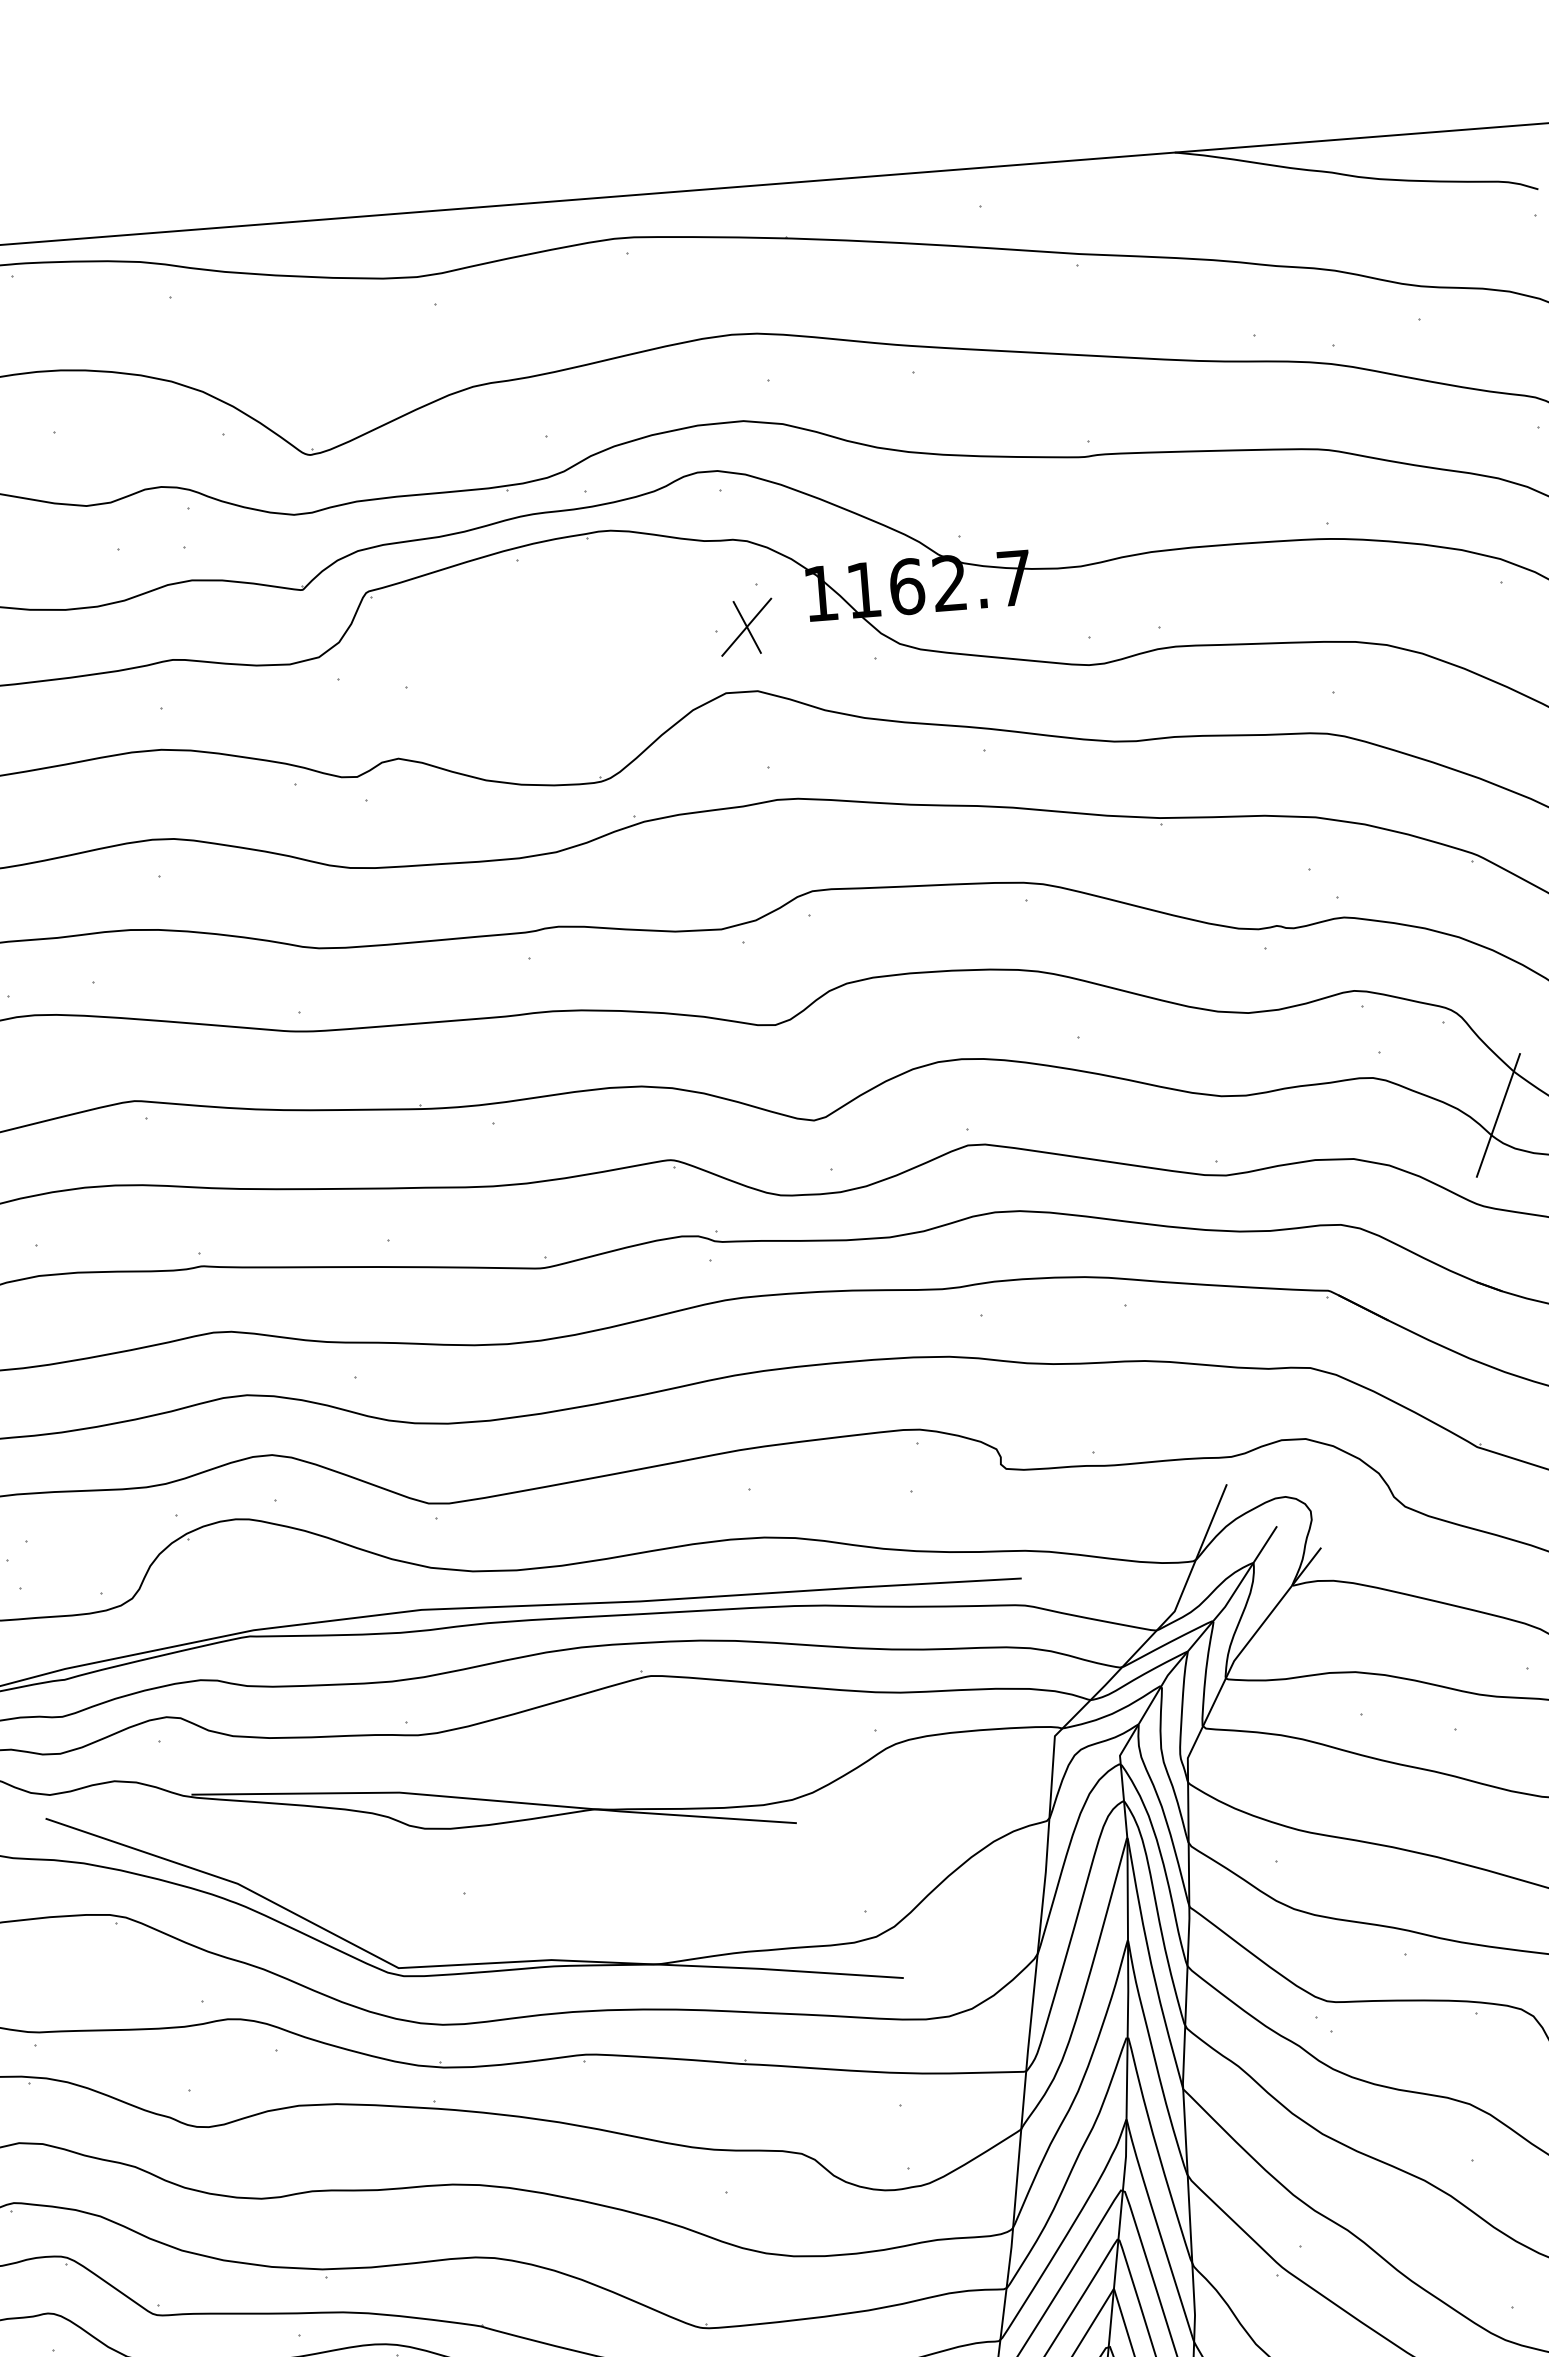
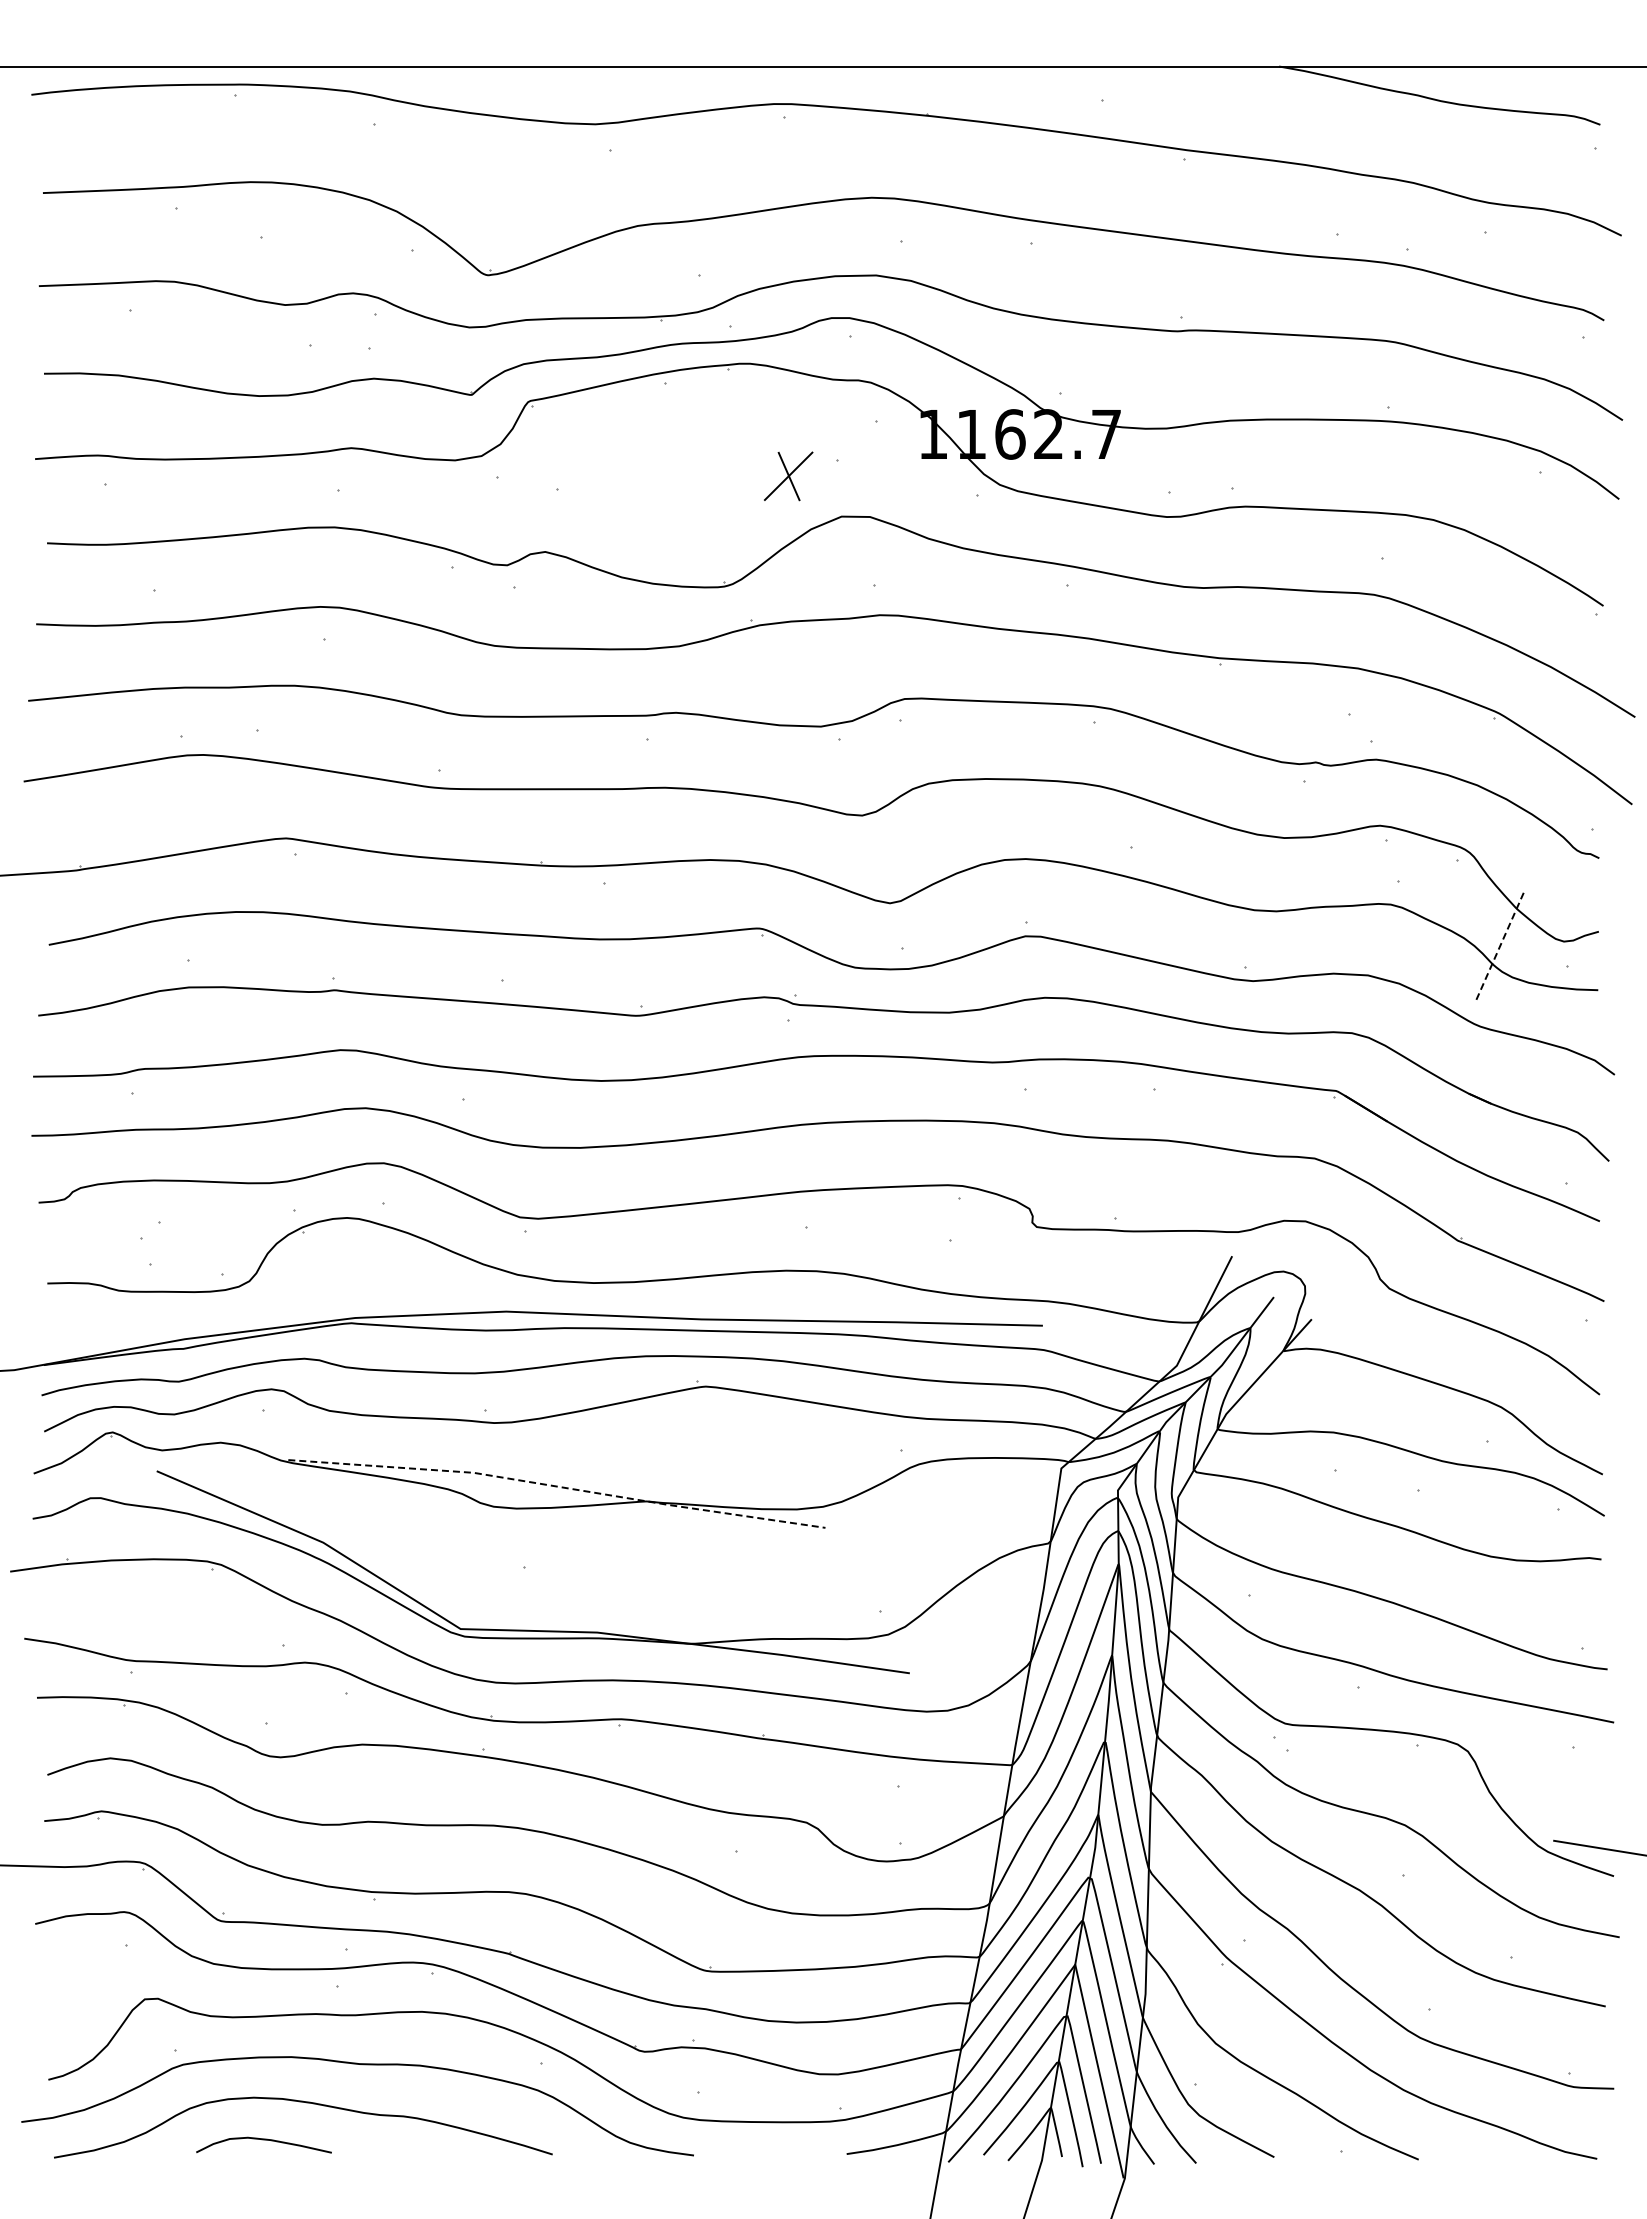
part: (746, 627) -> (788, 476), moved
line: (1497, 1115) -> (1499, 946), solid -> dashed
line: (495, 1800) -> (558, 1486), solid -> dashed

